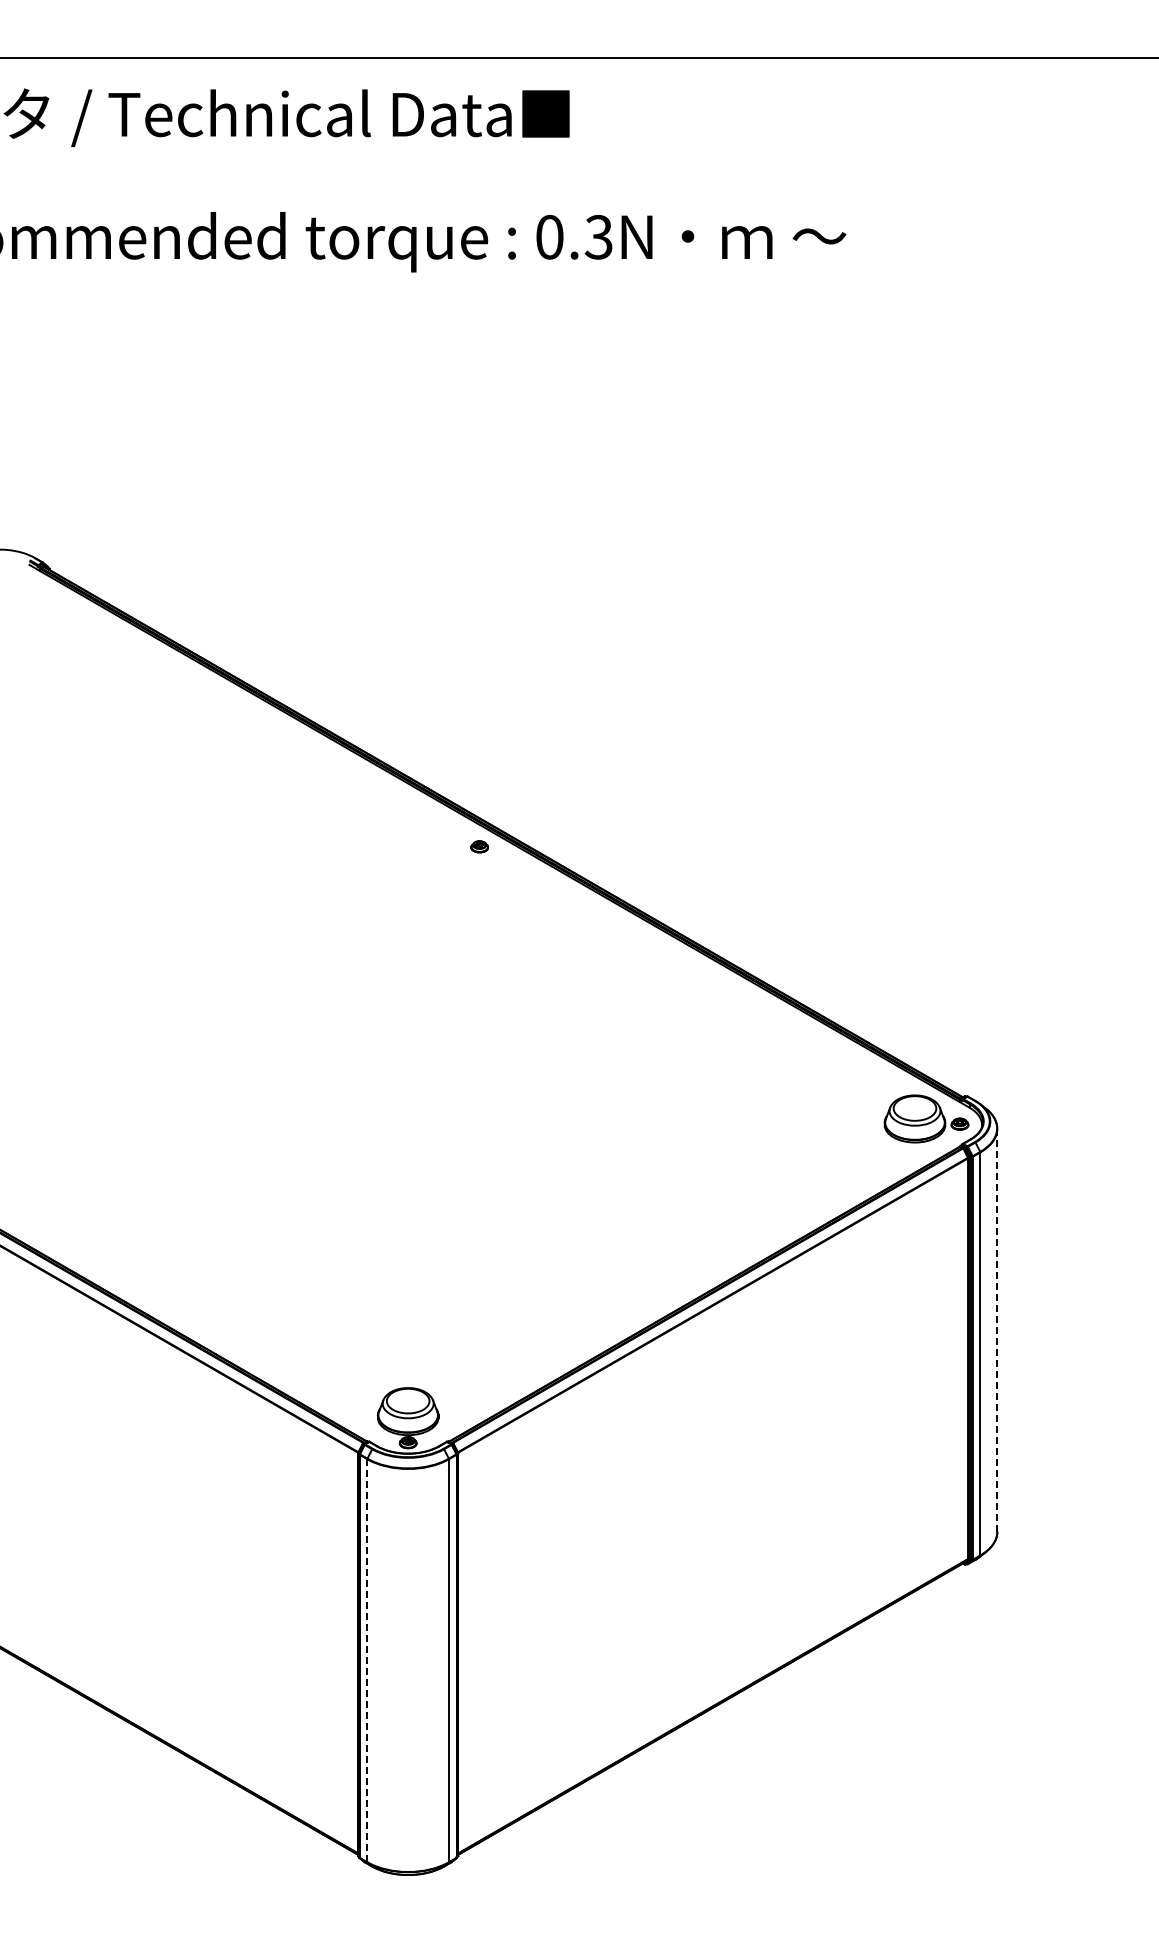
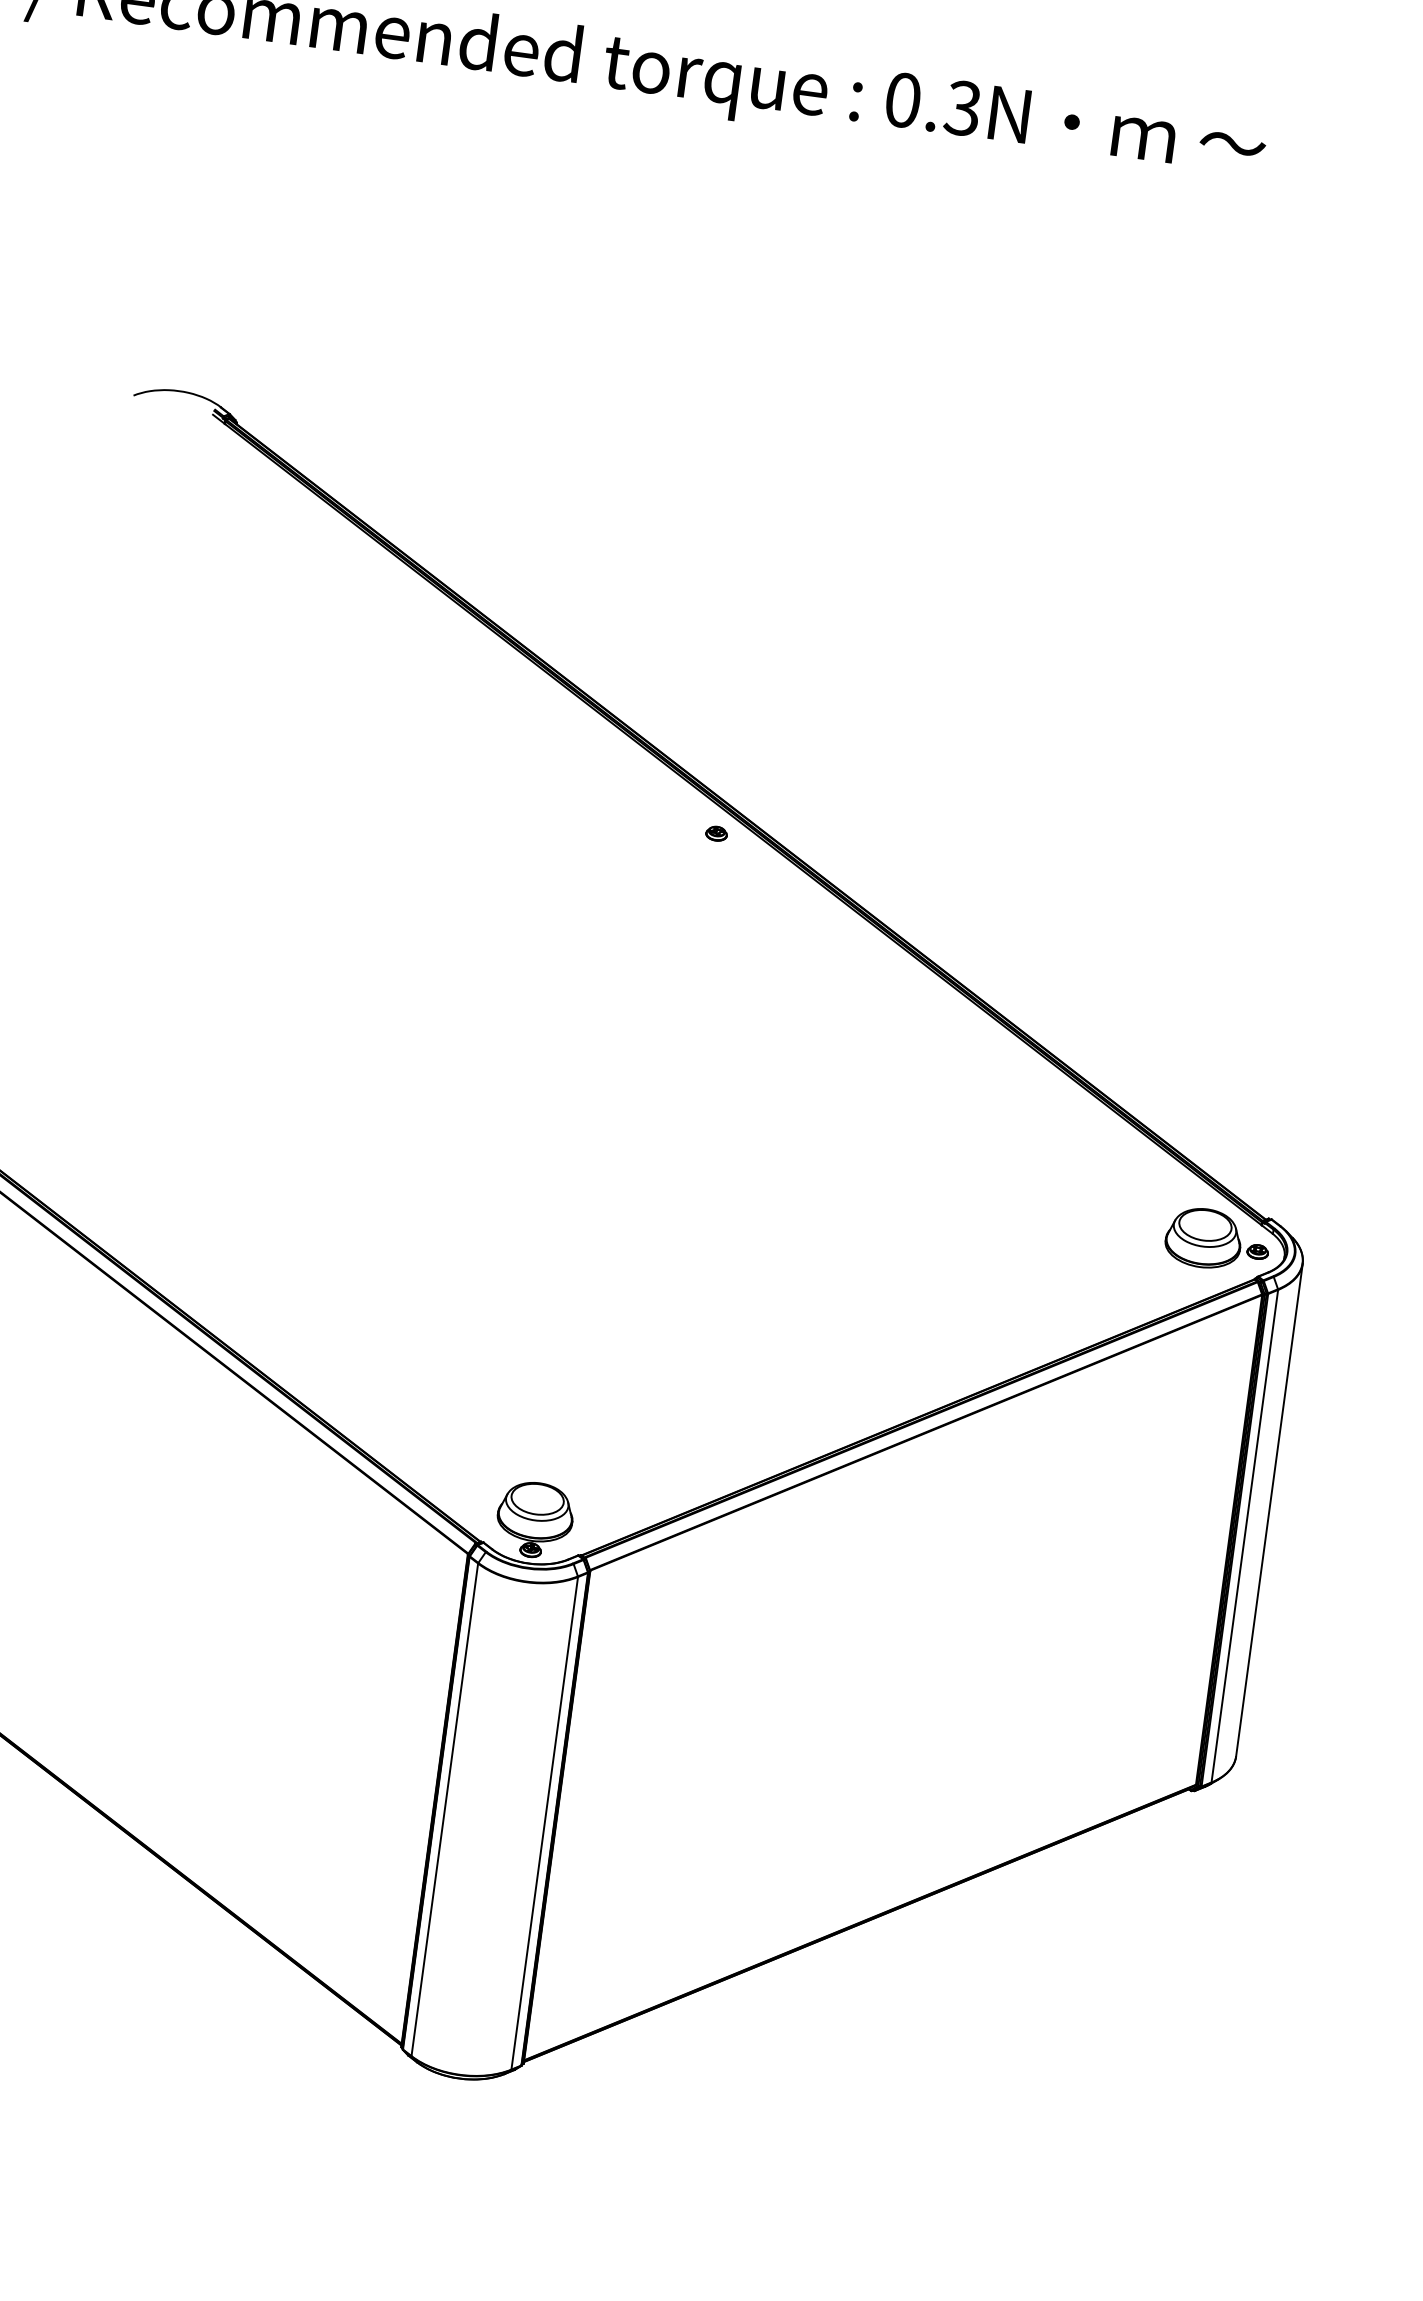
line: (997, 1330) -> (1269, 1510), dashed -> solid
line: (367, 1660) -> (445, 1809), dashed -> solid

